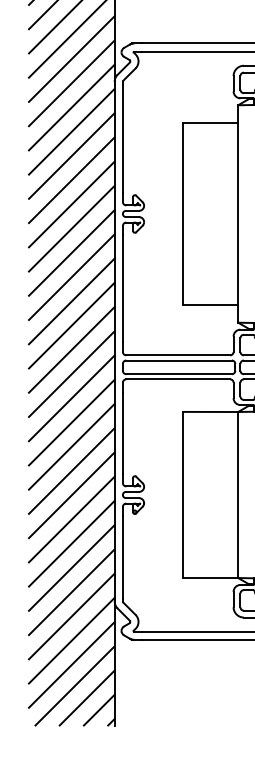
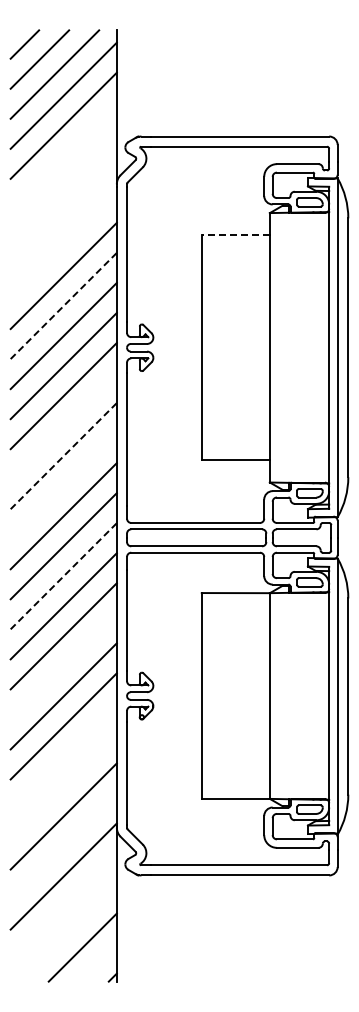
line: (71, 58) -> (63, 155), removed
line: (71, 83) -> (63, 185), removed
line: (71, 107) -> (63, 215), removed
line: (210, 123) -> (235, 235), solid -> dashed
line: (71, 131) -> (63, 245), removed
line: (72, 179) -> (64, 305), solid -> dashed
line: (71, 277) -> (63, 426), removed
line: (72, 300) -> (64, 455), solid -> dashed
line: (71, 325) -> (63, 486), removed
line: (72, 397) -> (64, 575), solid -> dashed
line: (71, 471) -> (63, 666), removed
line: (71, 543) -> (63, 756), removed
line: (71, 568) -> (63, 786), removed
line: (71, 616) -> (63, 846), removed
line: (71, 664) -> (63, 906), removed
line: (74, 685) -> (67, 932), removed
line: (99, 710) -> (97, 962), removed

